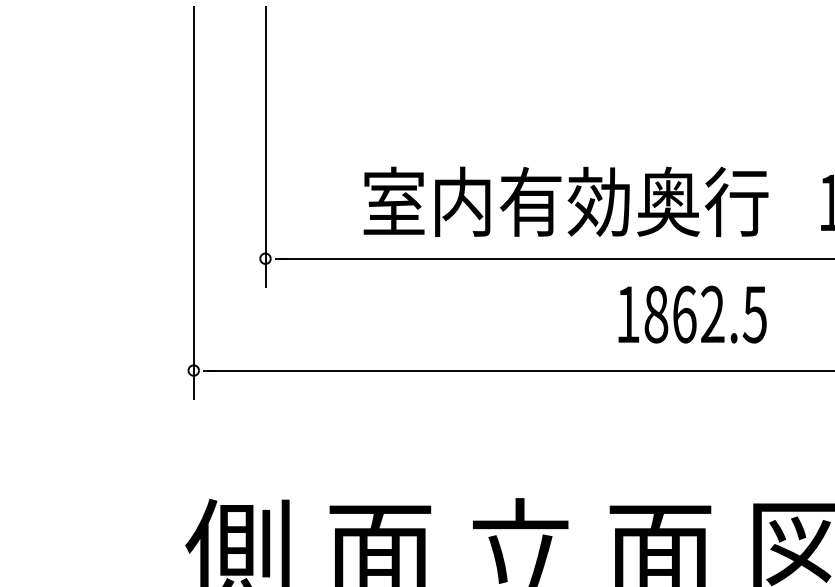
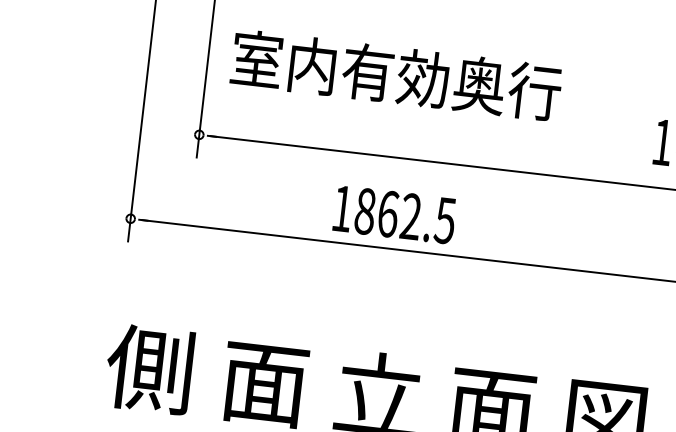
text: (565, 201) -> (396, 75), moved
text: (692, 314) -> (394, 214), moved

